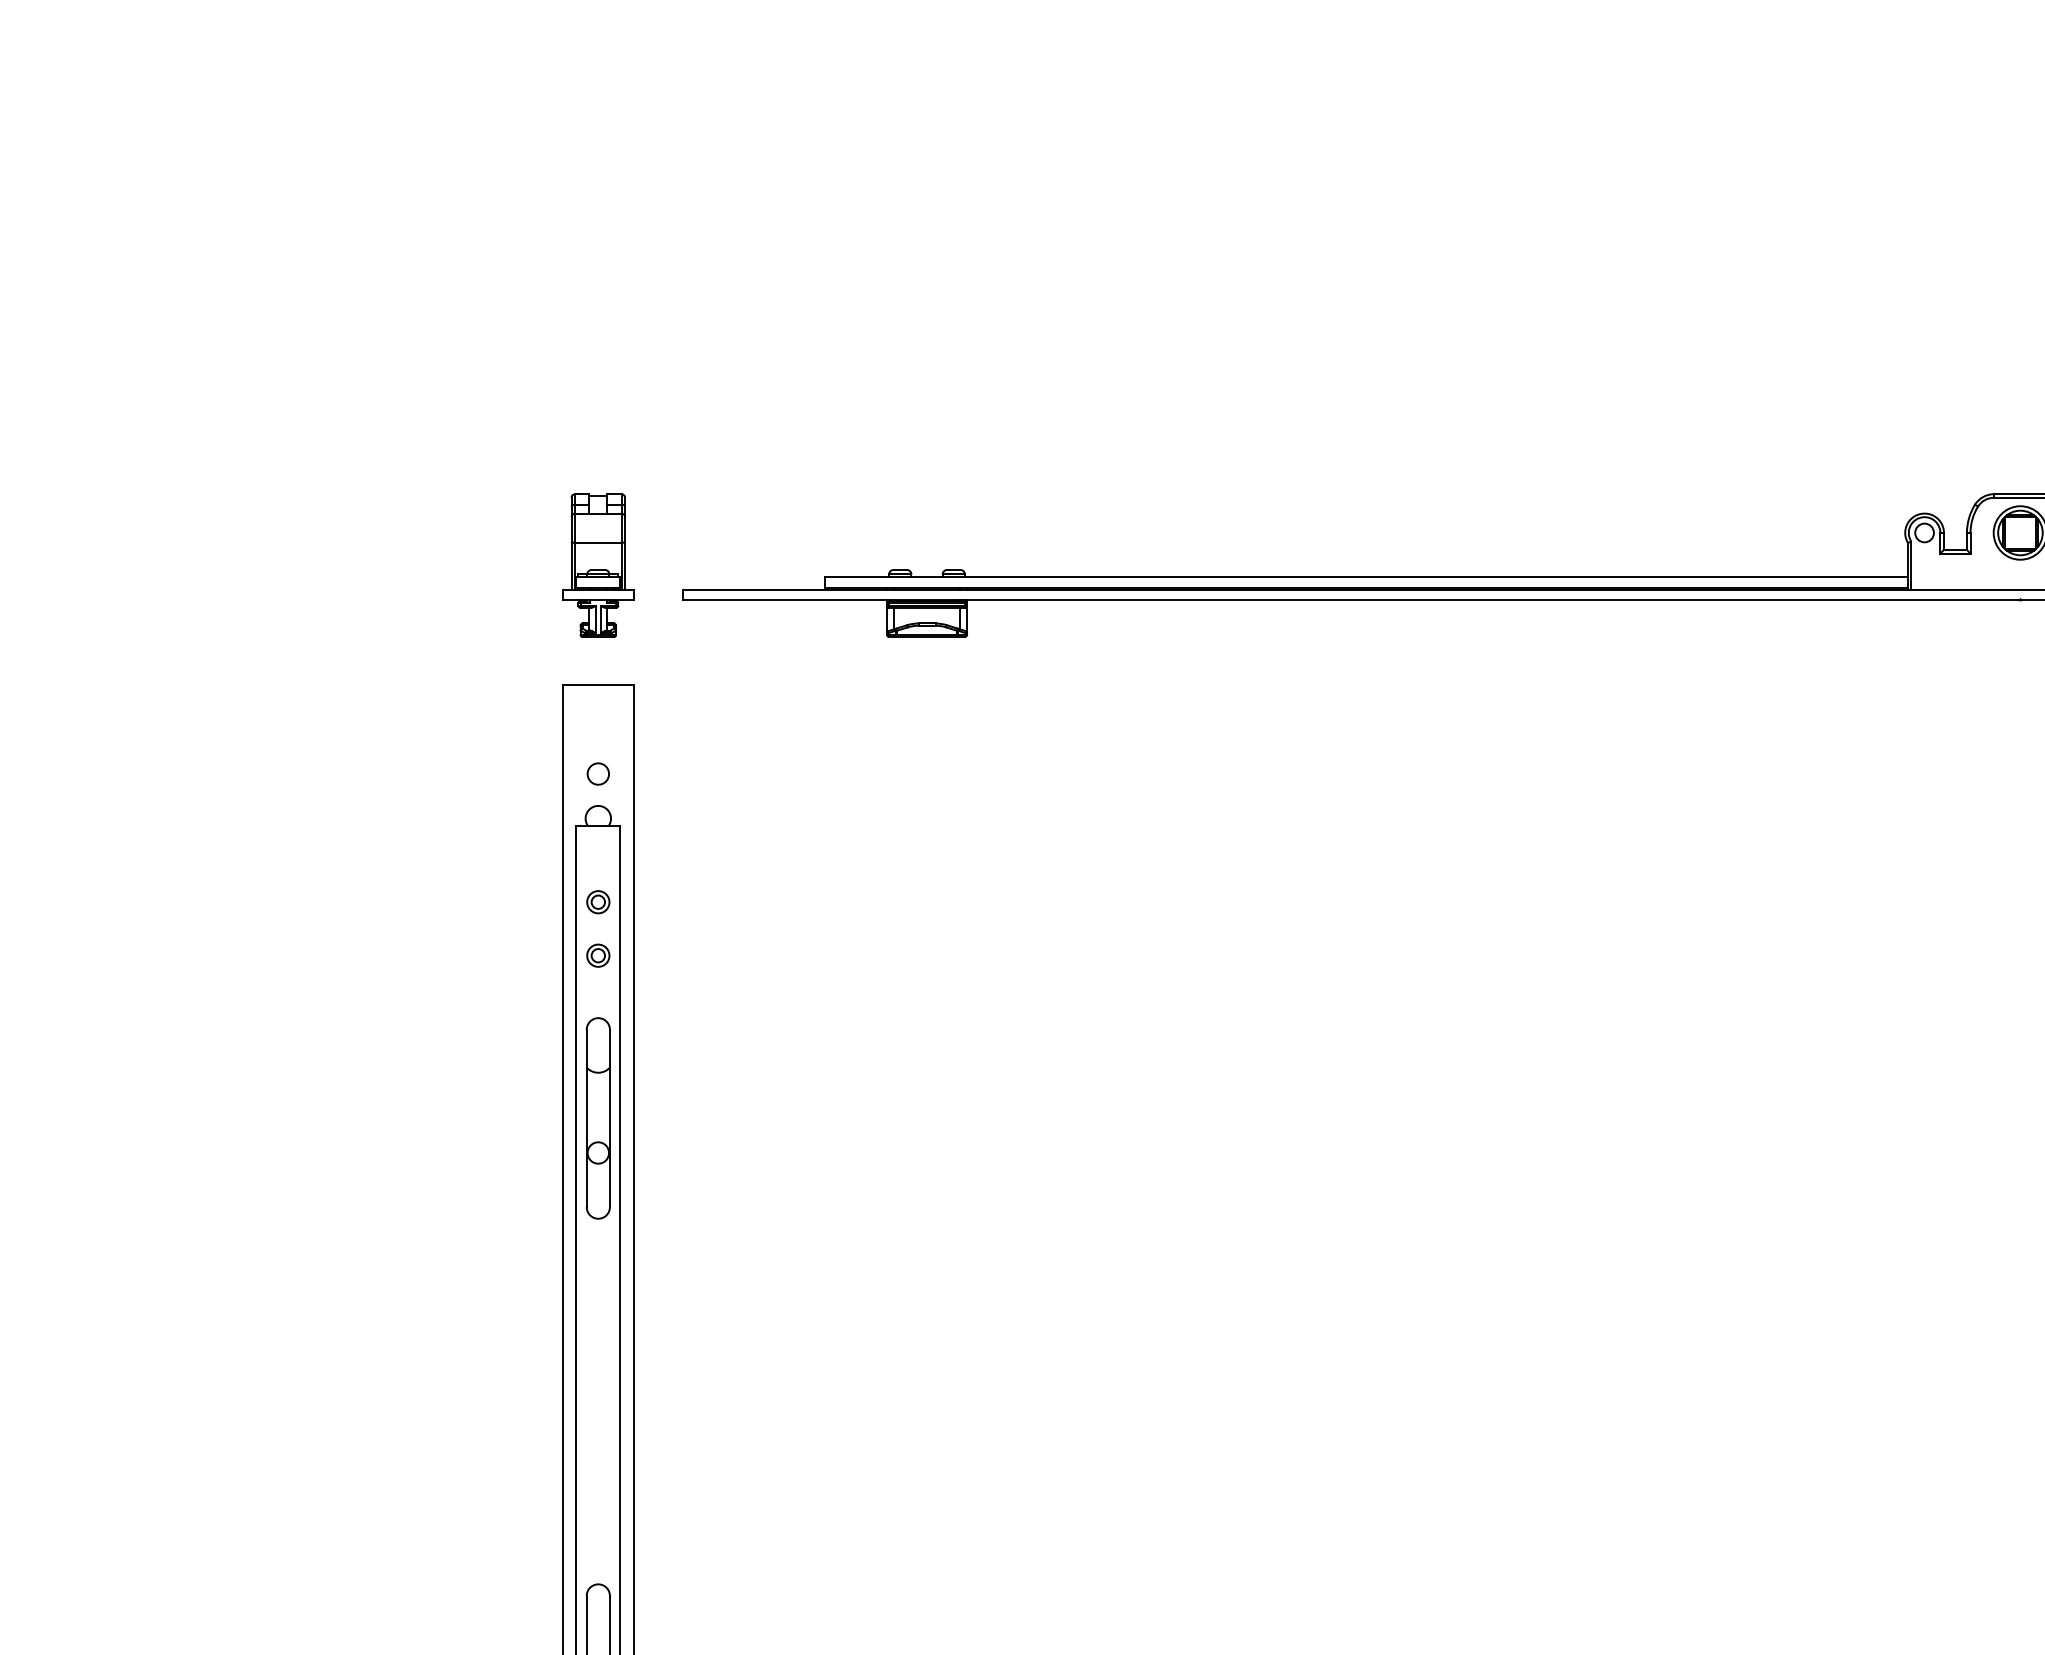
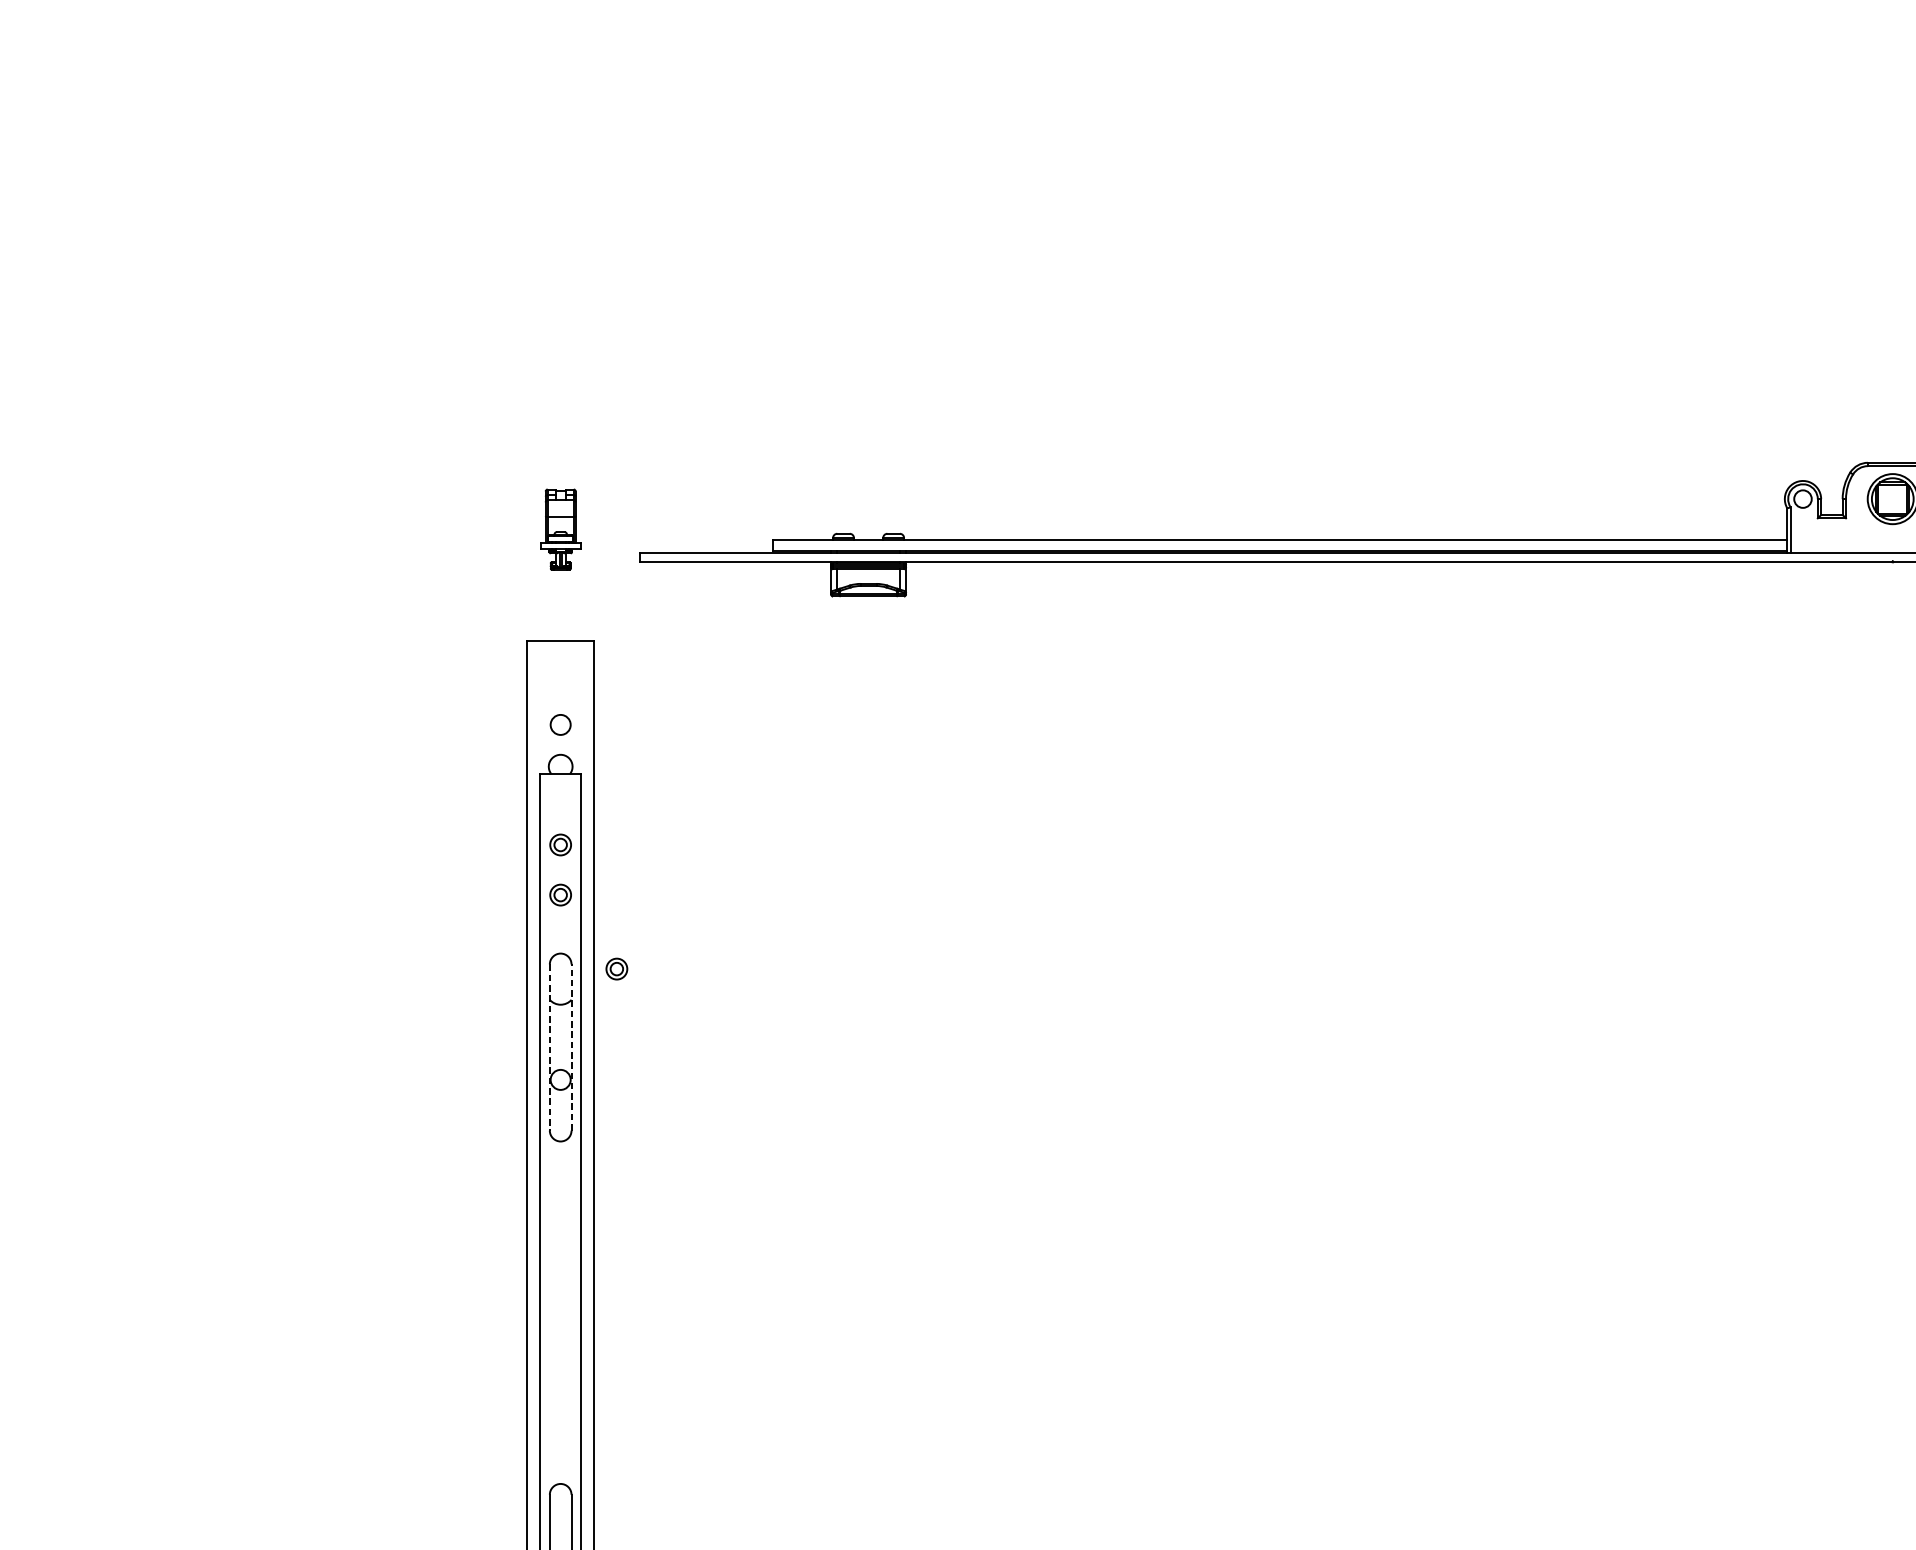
part: (598, 565) -> (560, 529), size x0.6
part: (658, 1034) -> (617, 968), added
line: (586, 1118) -> (549, 1047), solid -> dashed
line: (609, 1118) -> (571, 1047), solid -> dashed

